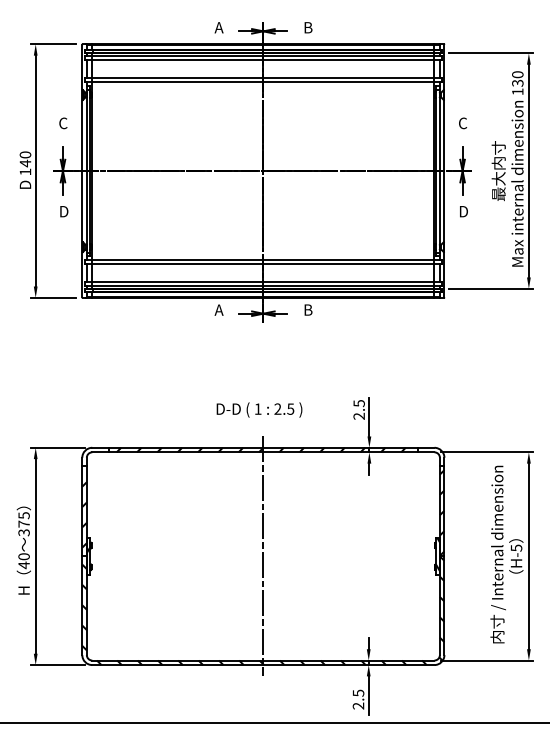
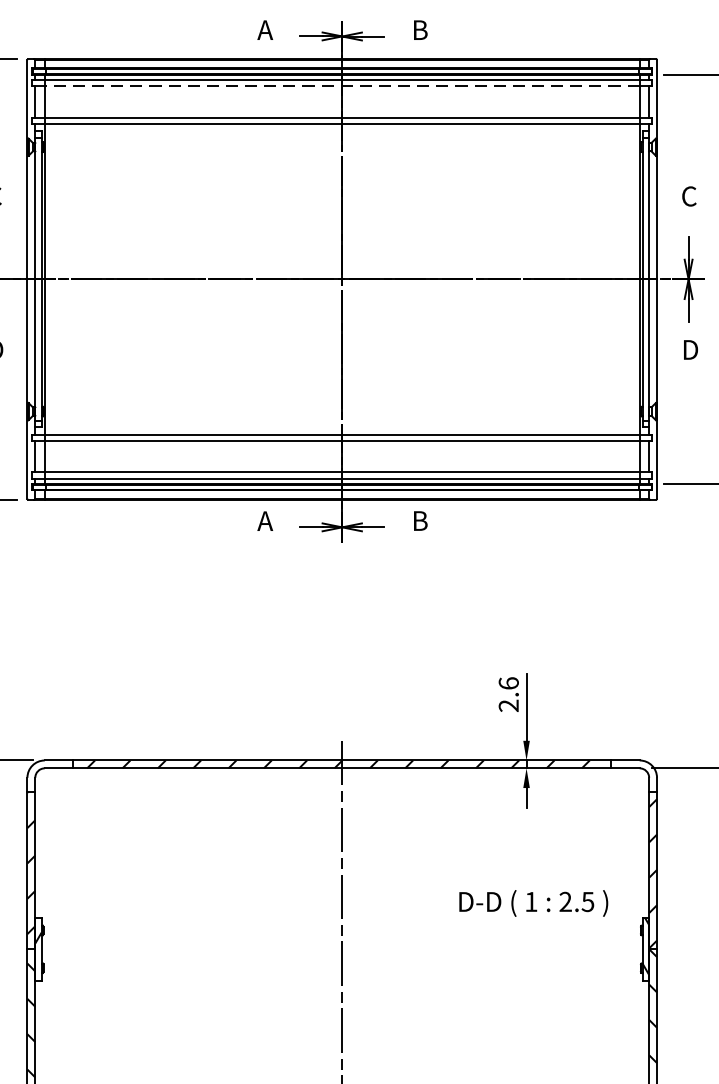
line: (262, 60) -> (340, 87), solid -> dashed
text: (358, 403) -> (507, 683), 2.5 -> 2.6
text: (259, 409) -> (533, 902), moved

